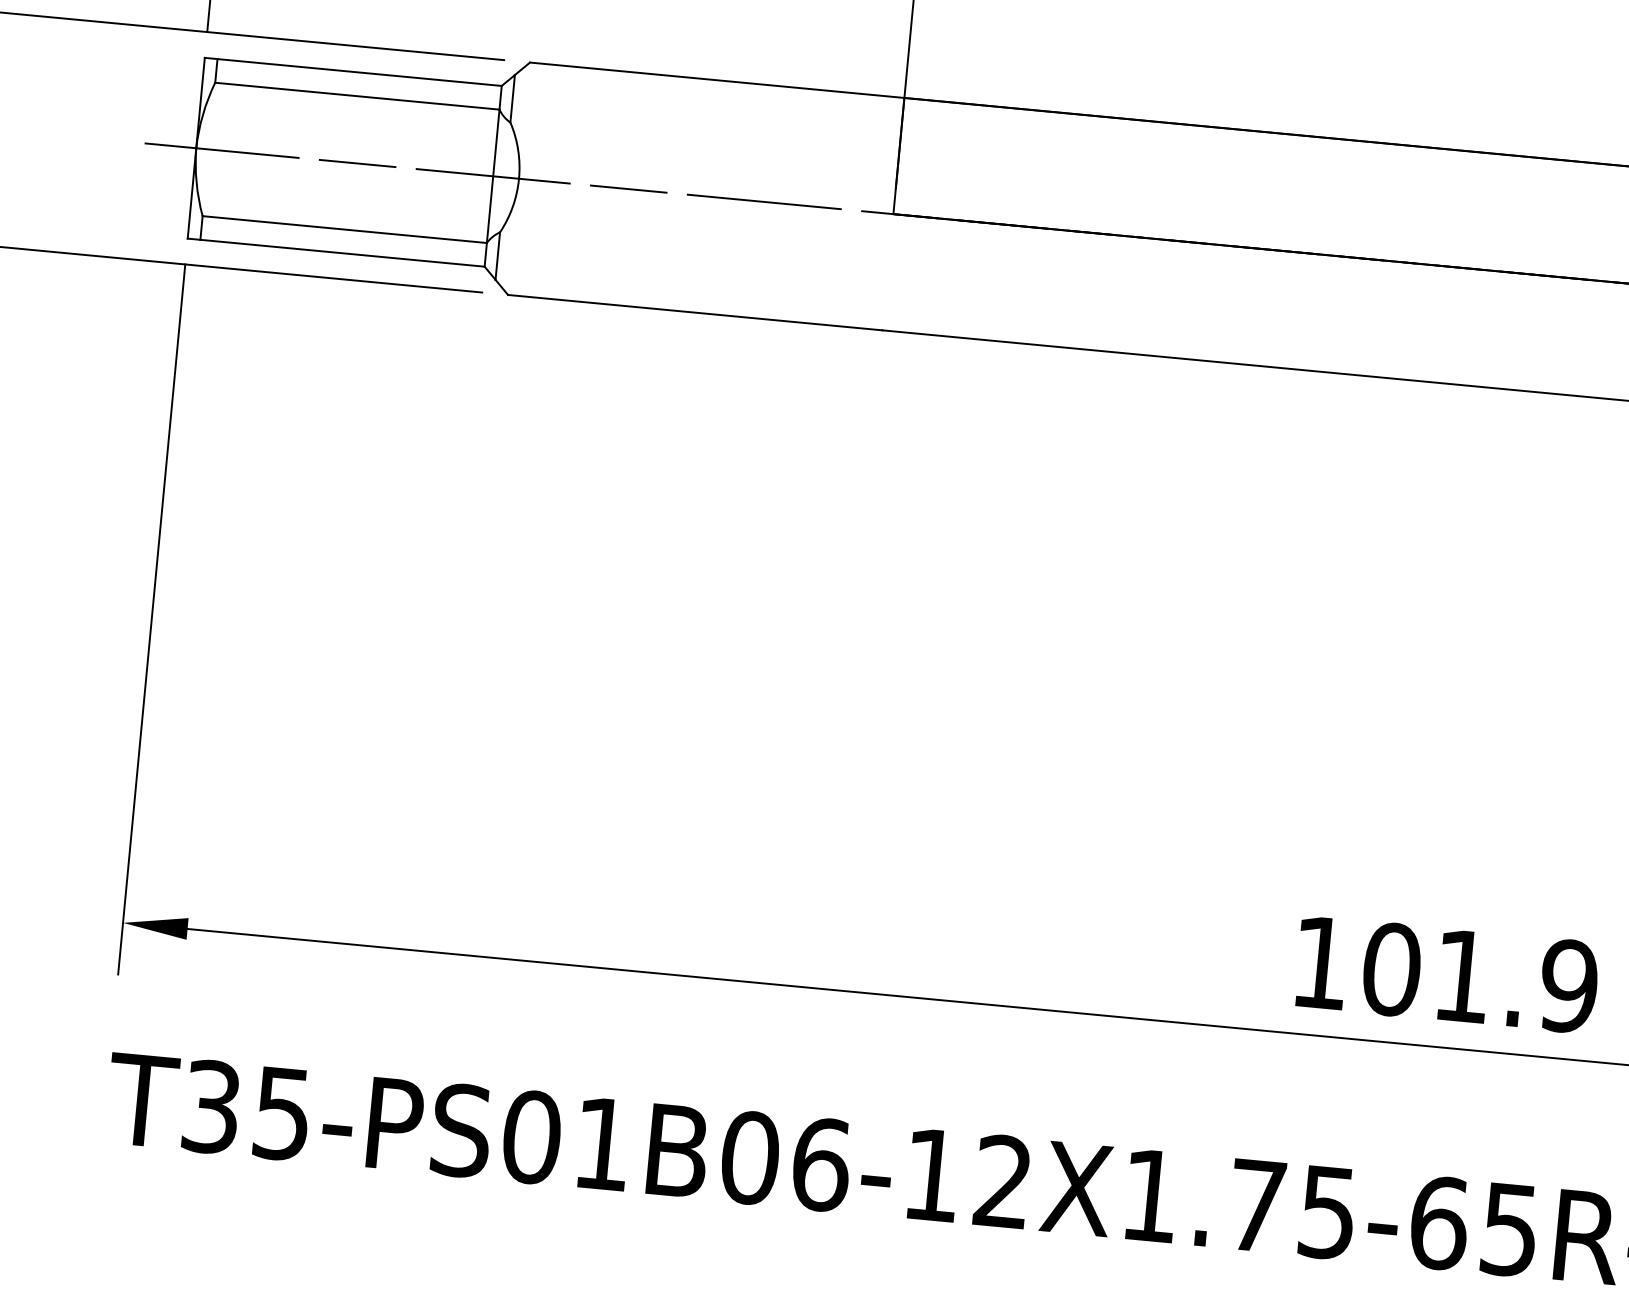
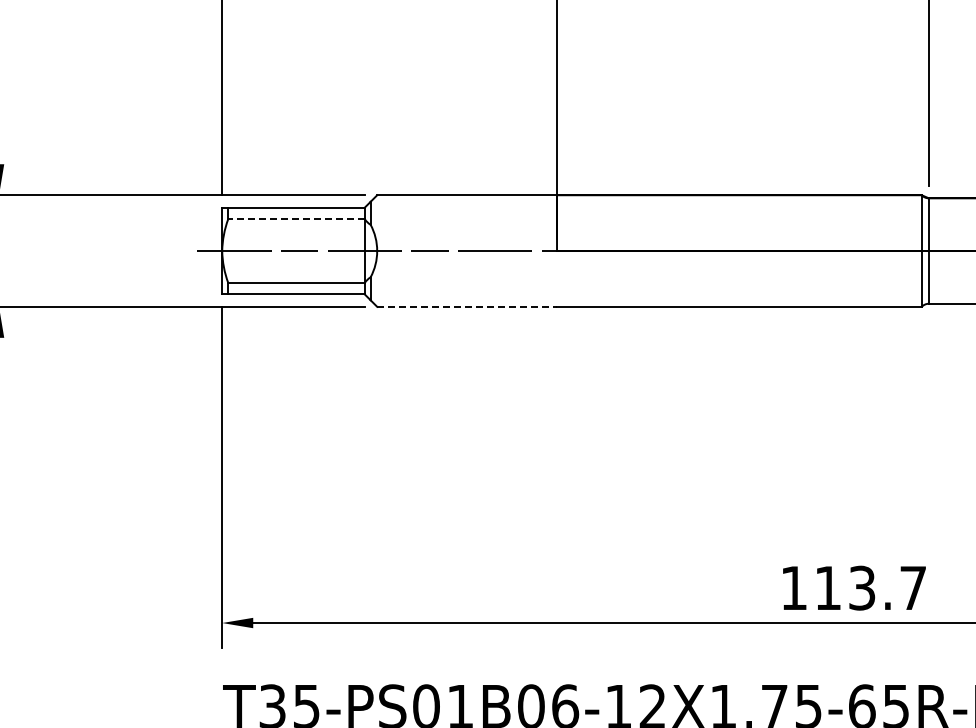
line: (357, 97) -> (296, 219), solid -> dashed
line: (696, 311) -> (467, 306), solid -> dashed
text: (1480, 976) -> (870, 587), 101.9 -> 113.7

